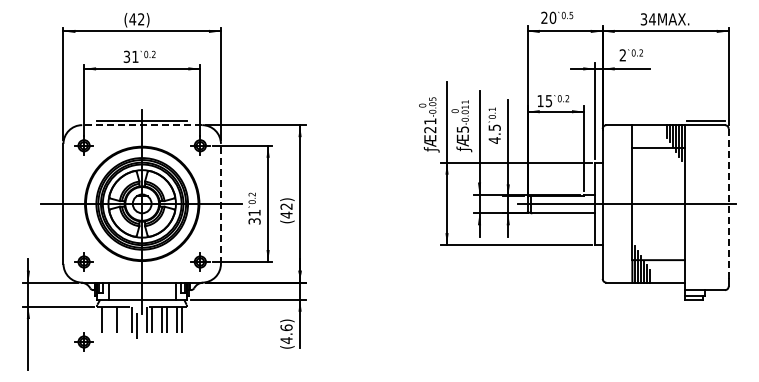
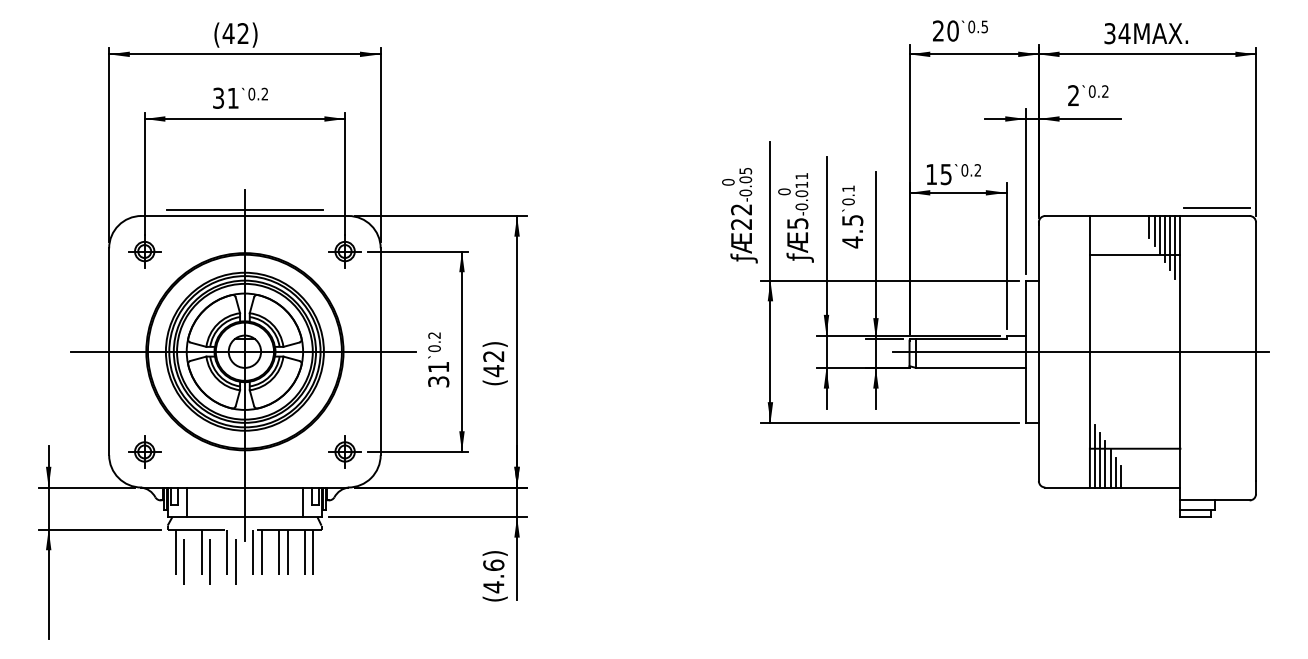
text: (430, 121) -> (741, 209), 21 -> 22
line: (141, 125) -> (243, 216), dashed -> solid
line: (220, 203) -> (379, 351), dashed -> solid
line: (728, 204) -> (1255, 352), dashed -> solid
line: (106, 322) -> (183, 556), added
line: (121, 322) -> (209, 556), added
part: (83, 341) -> (143, 588), removed

